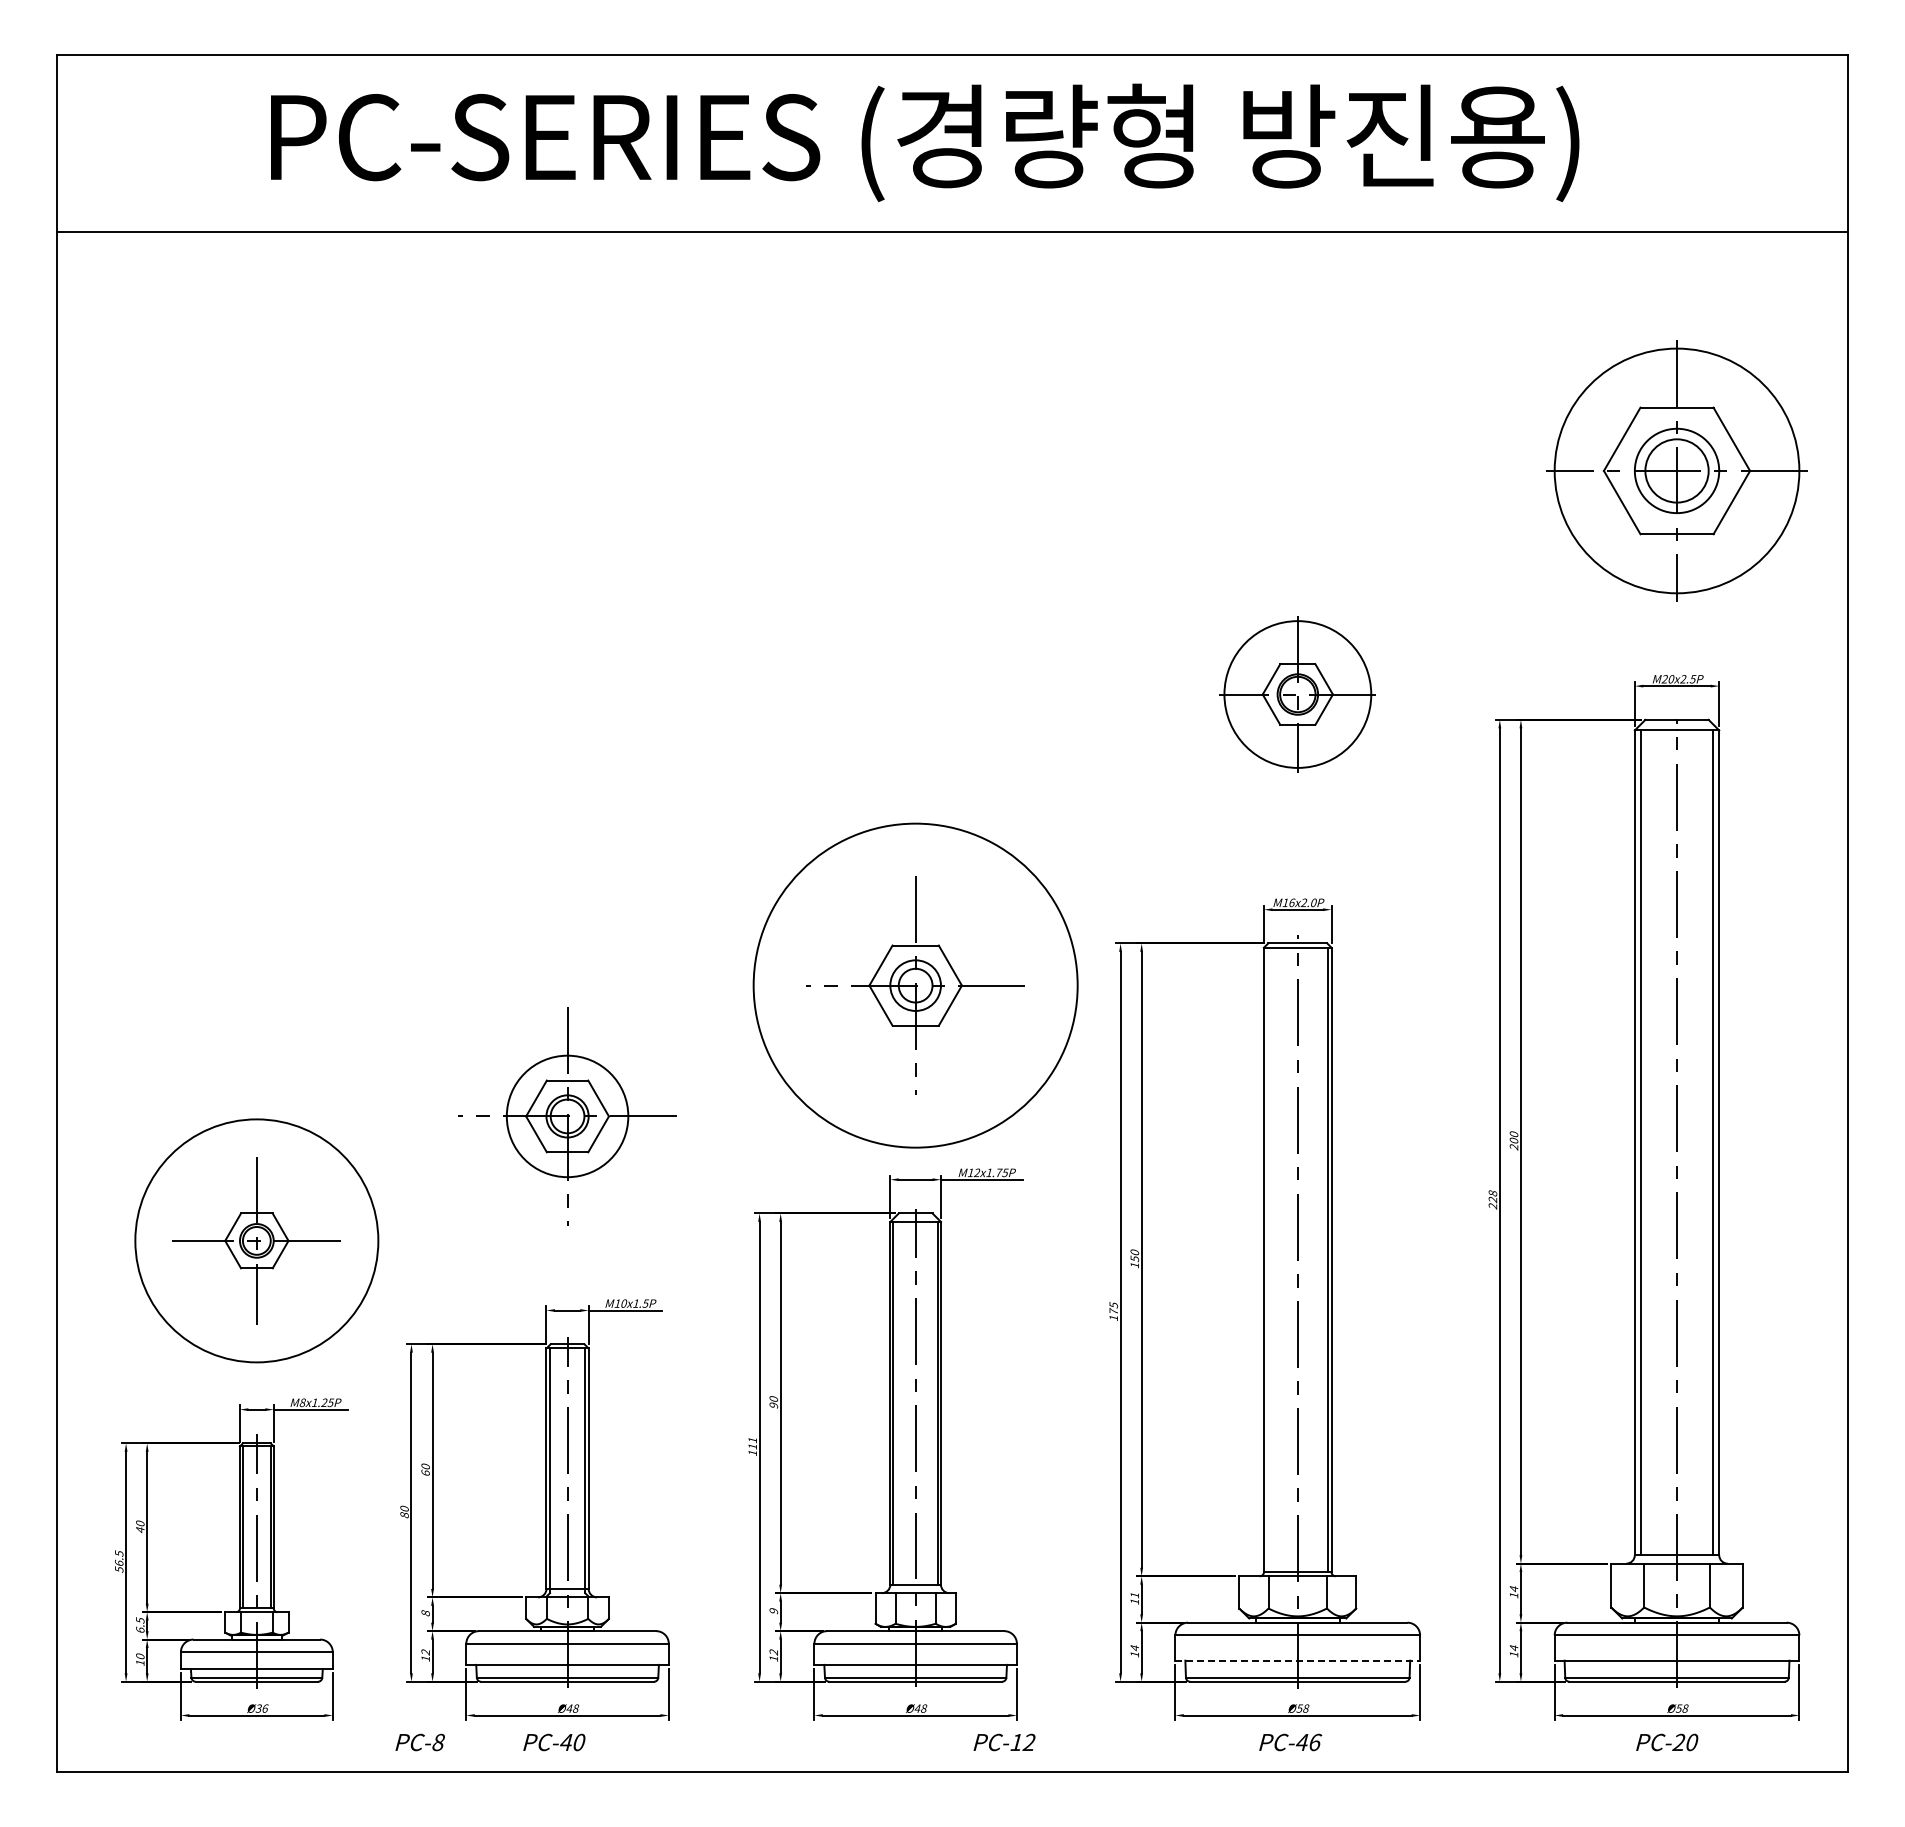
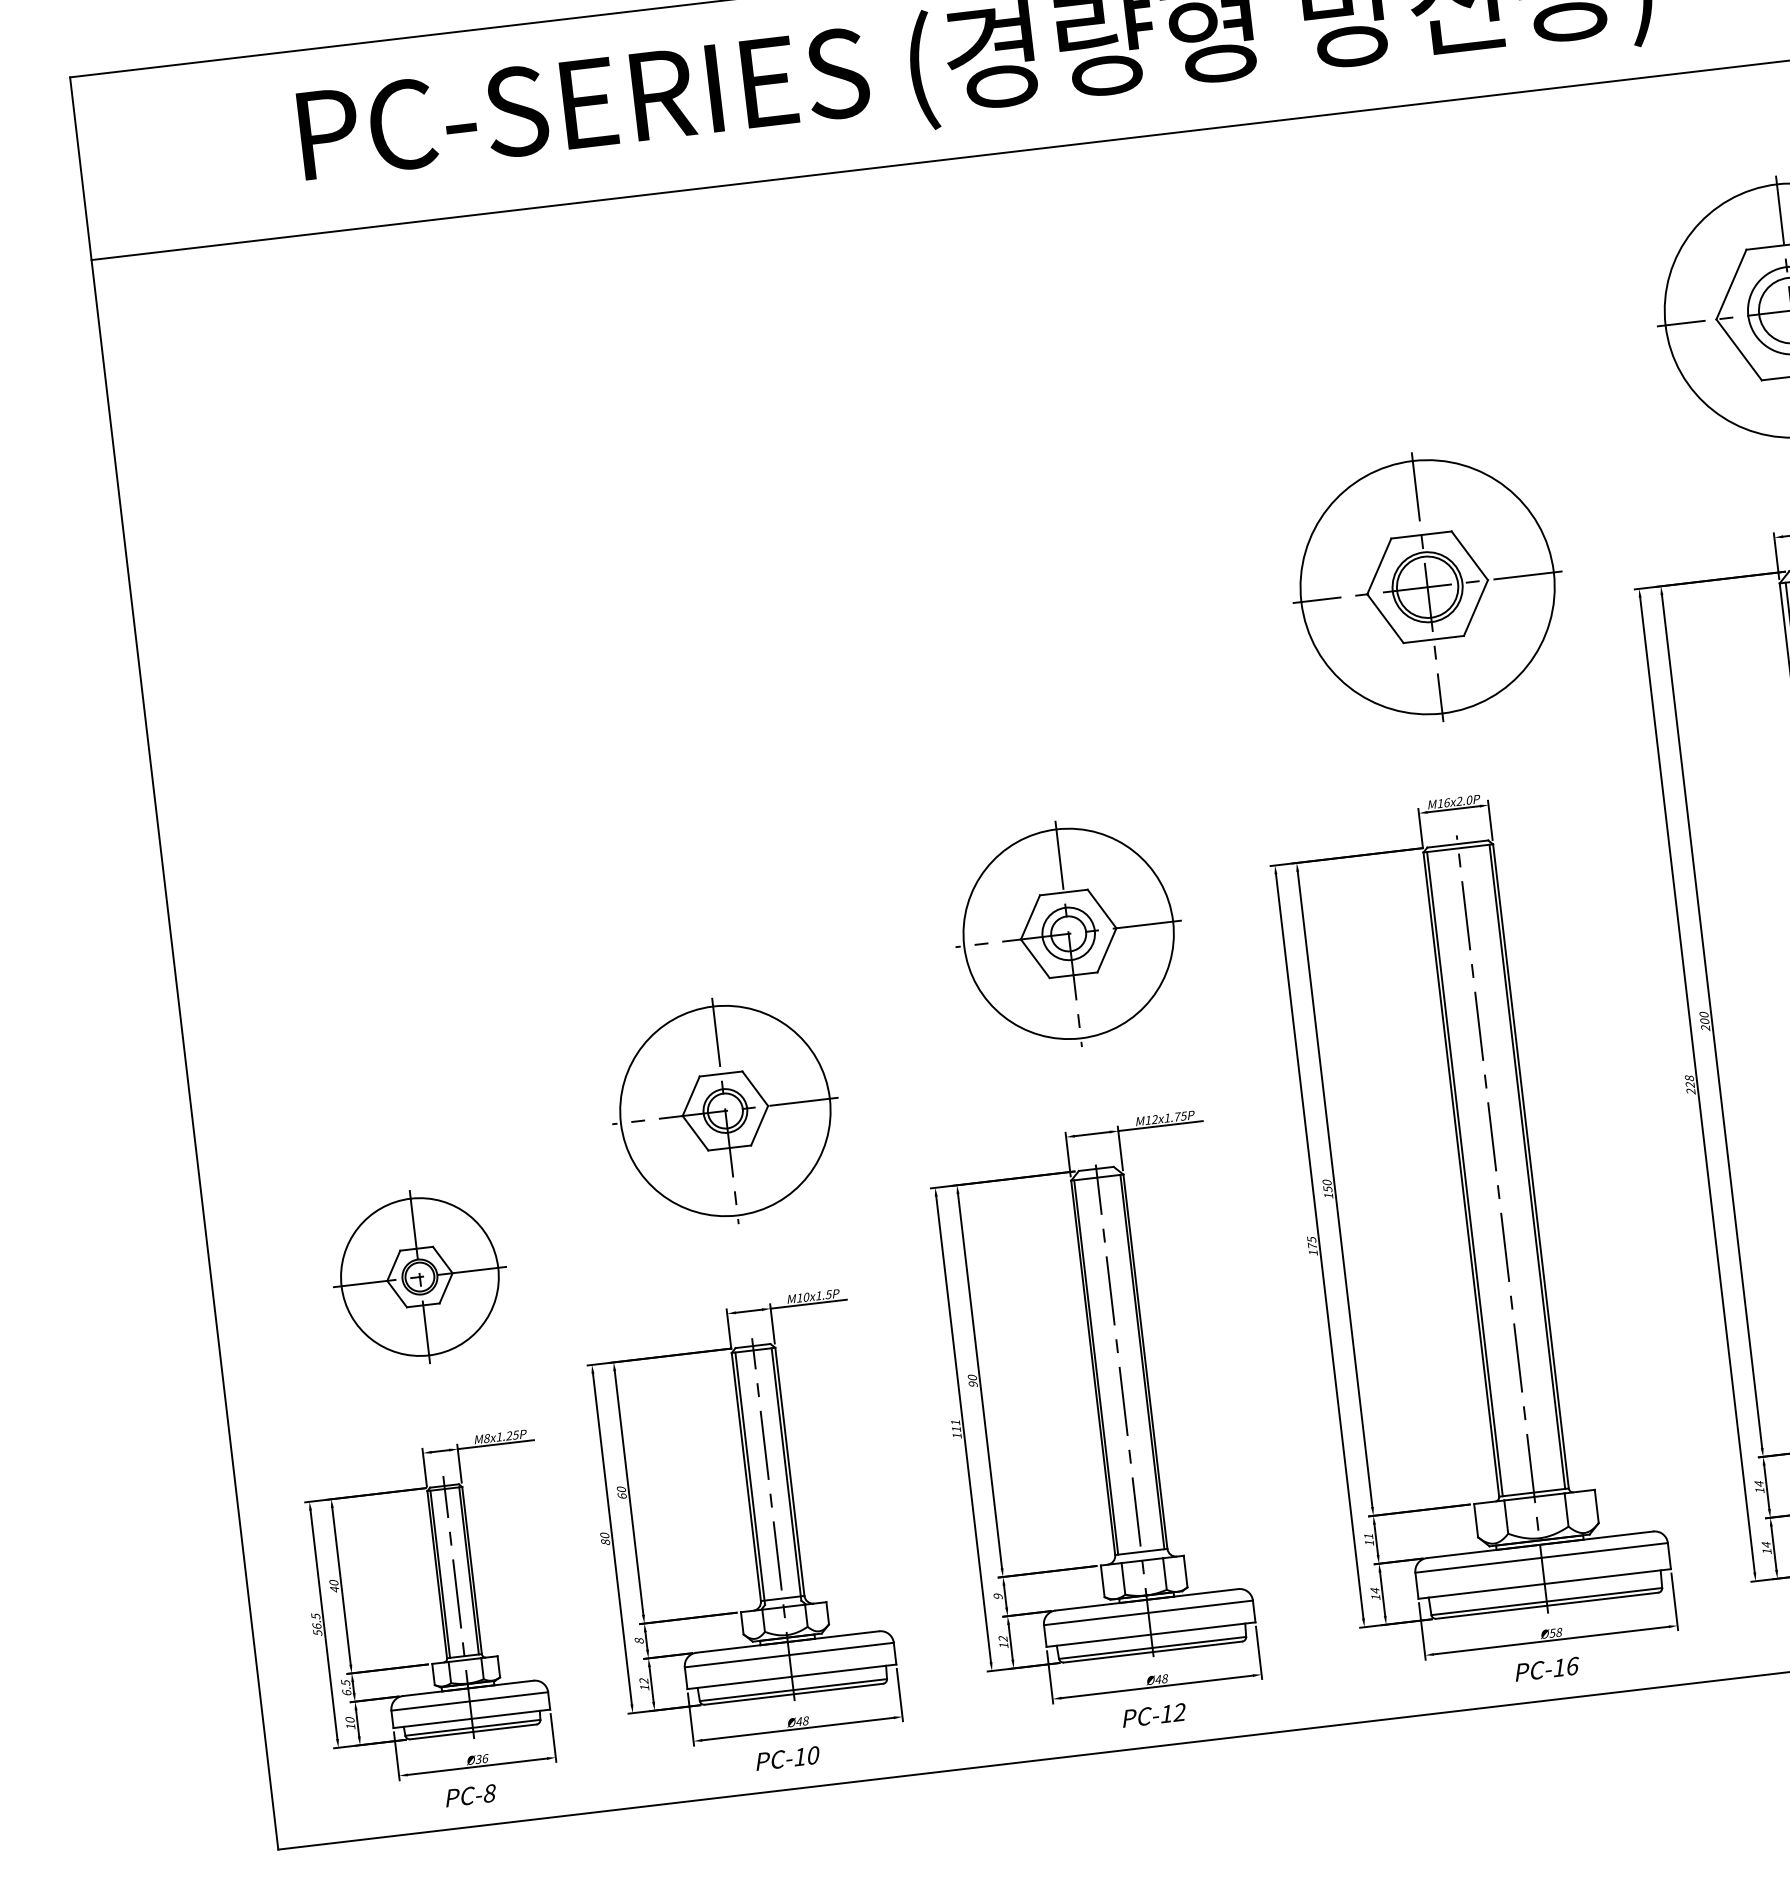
part: (1297, 694) -> (1427, 587), size x1.67
circle: (915, 985) -> (1068, 933), size x0.62
circle: (567, 1116) -> (725, 1111), size x1.67
circle: (256, 1240) -> (419, 1276), size x0.62
line: (1267, 1259) -> (1464, 1173), added
line: (1298, 1660) -> (1545, 1583), dashed -> solid
text: (419, 1742) -> (470, 1795), moved
text: (566, 1742) -> (800, 1757), PC-40 -> PC-10
text: (1004, 1742) -> (1154, 1715), moved
text: (1302, 1742) -> (1559, 1667), PC-46 -> PC-16

